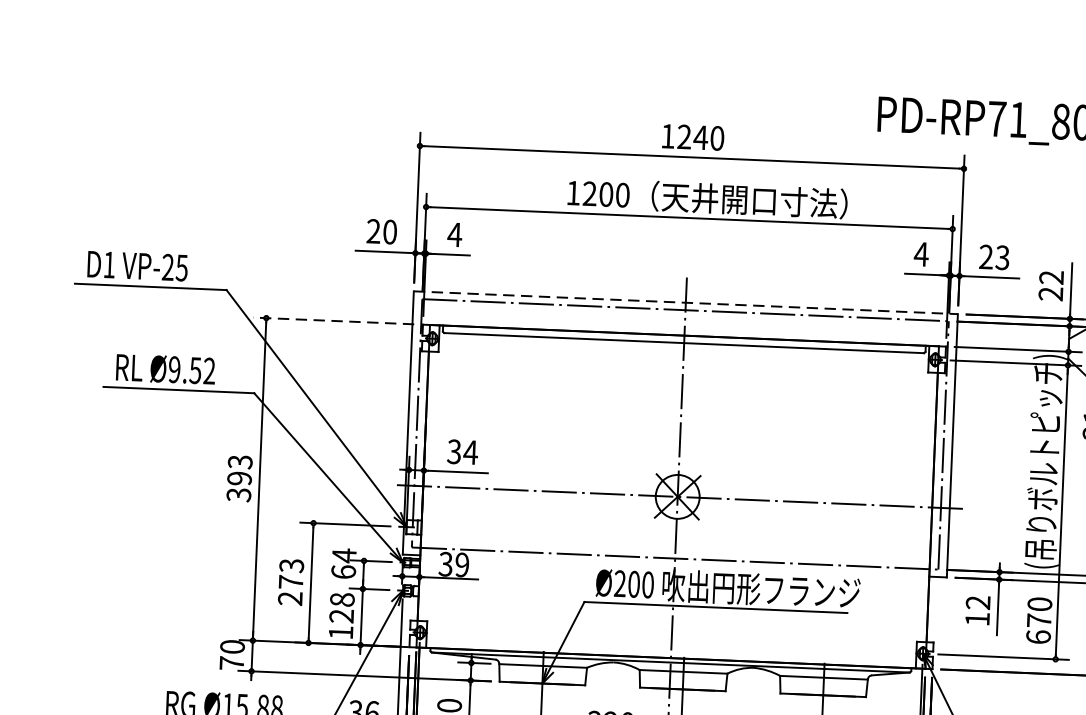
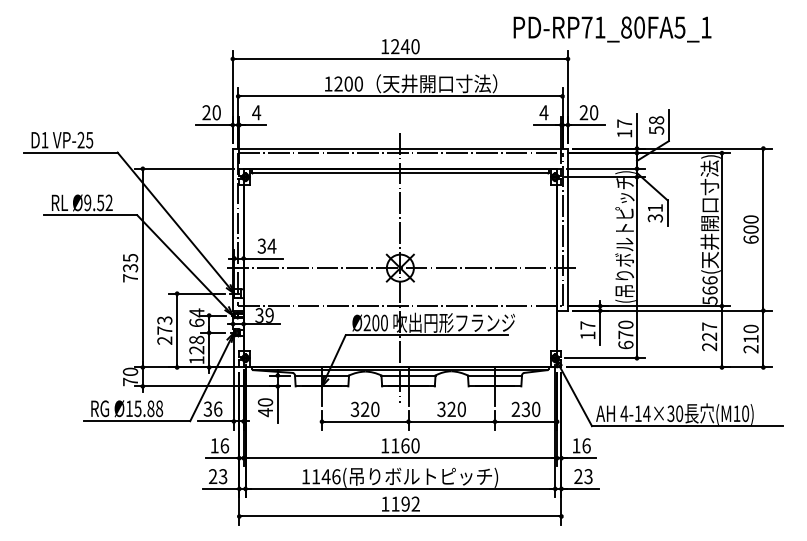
text: (1001, 257) -> (593, 112), 23 -> 20
text: (1051, 285) -> (624, 128), 22 -> 17
line: (686, 302) -> (400, 148), dashed -> solid
line: (334, 320) -> (184, 168), dashed -> solid
text: (239, 479) -> (130, 268), 393 -> 735
text: (977, 602) -> (587, 325), 12 -> 17

